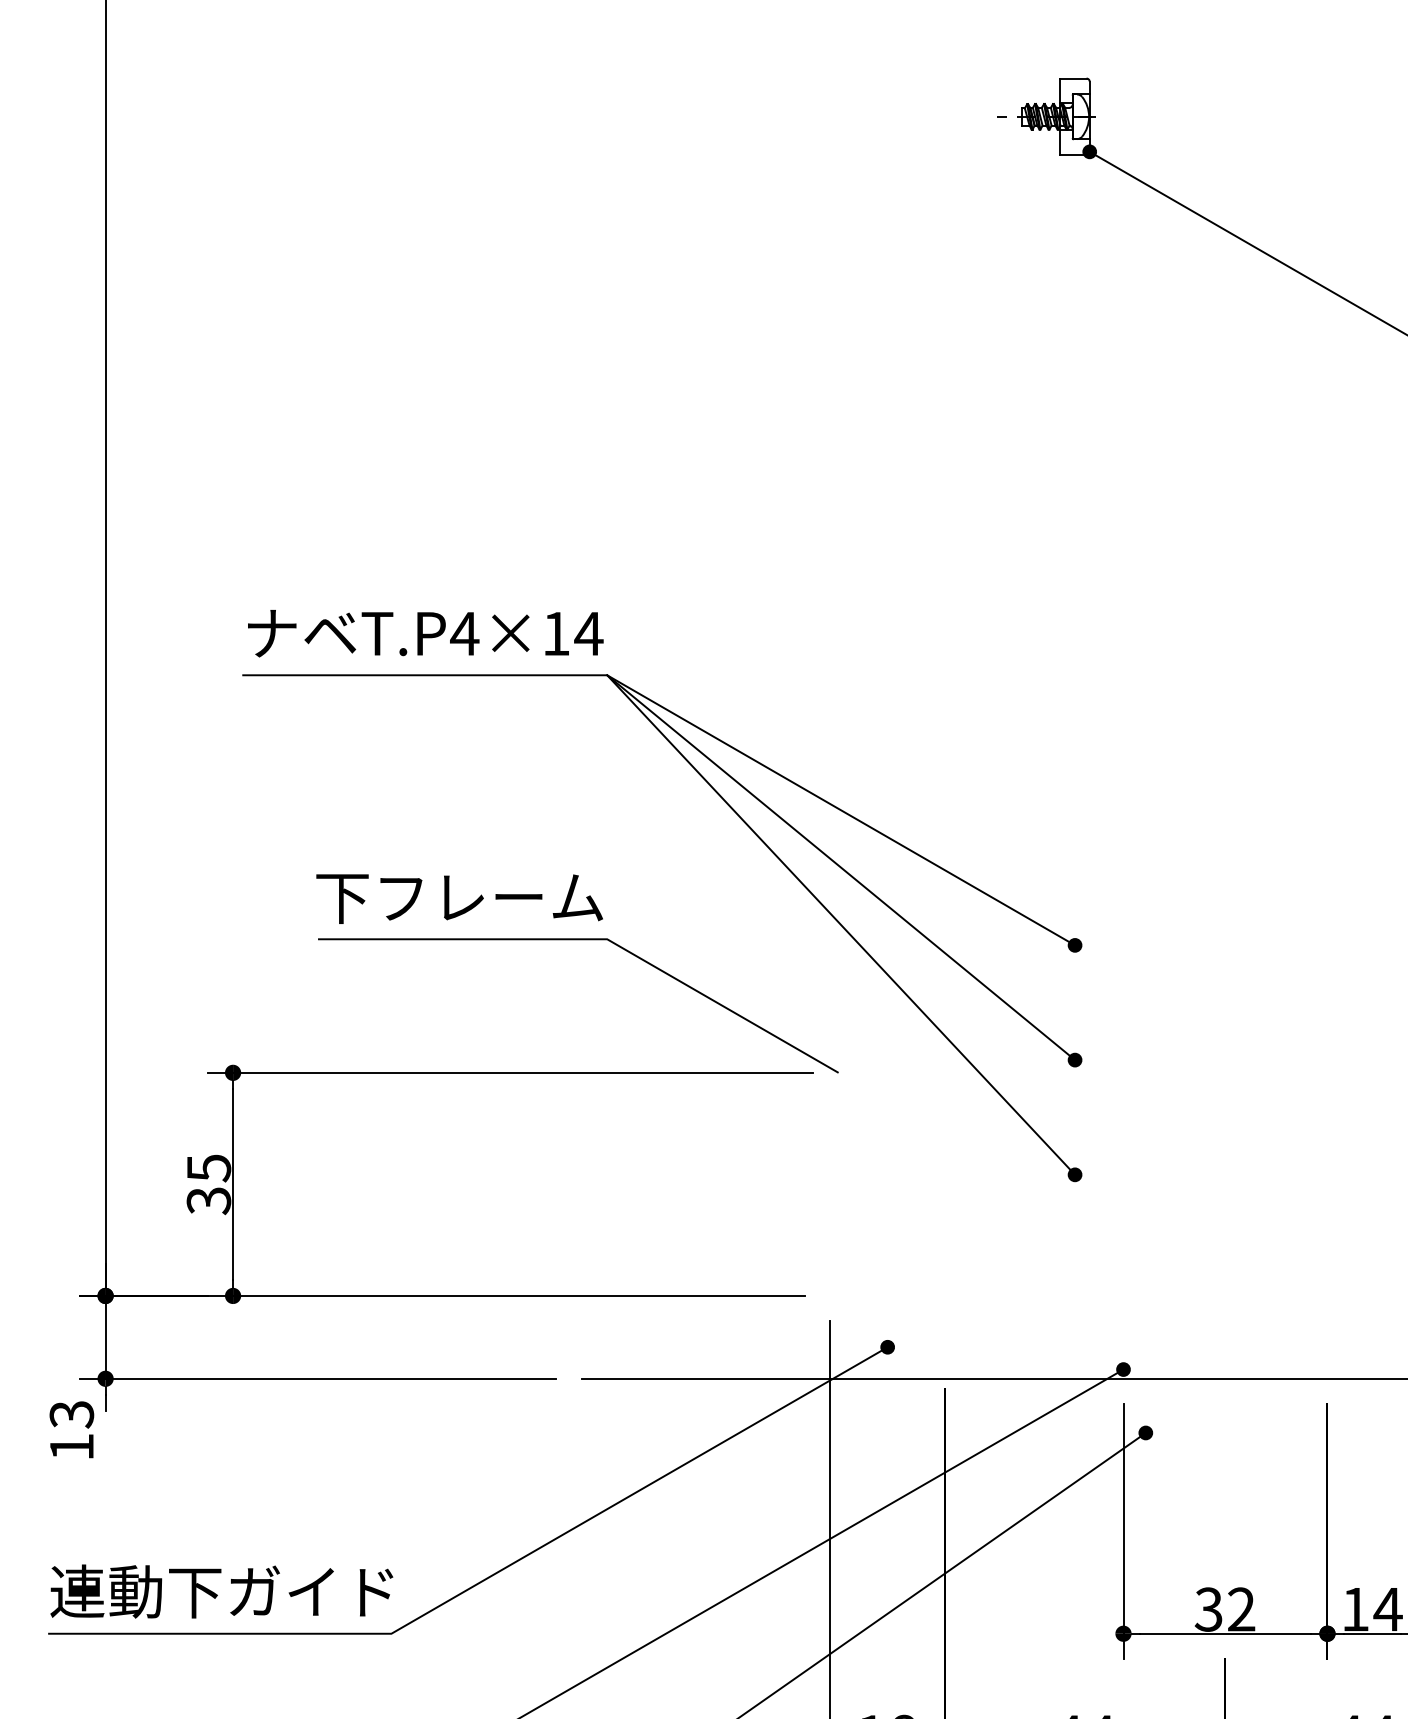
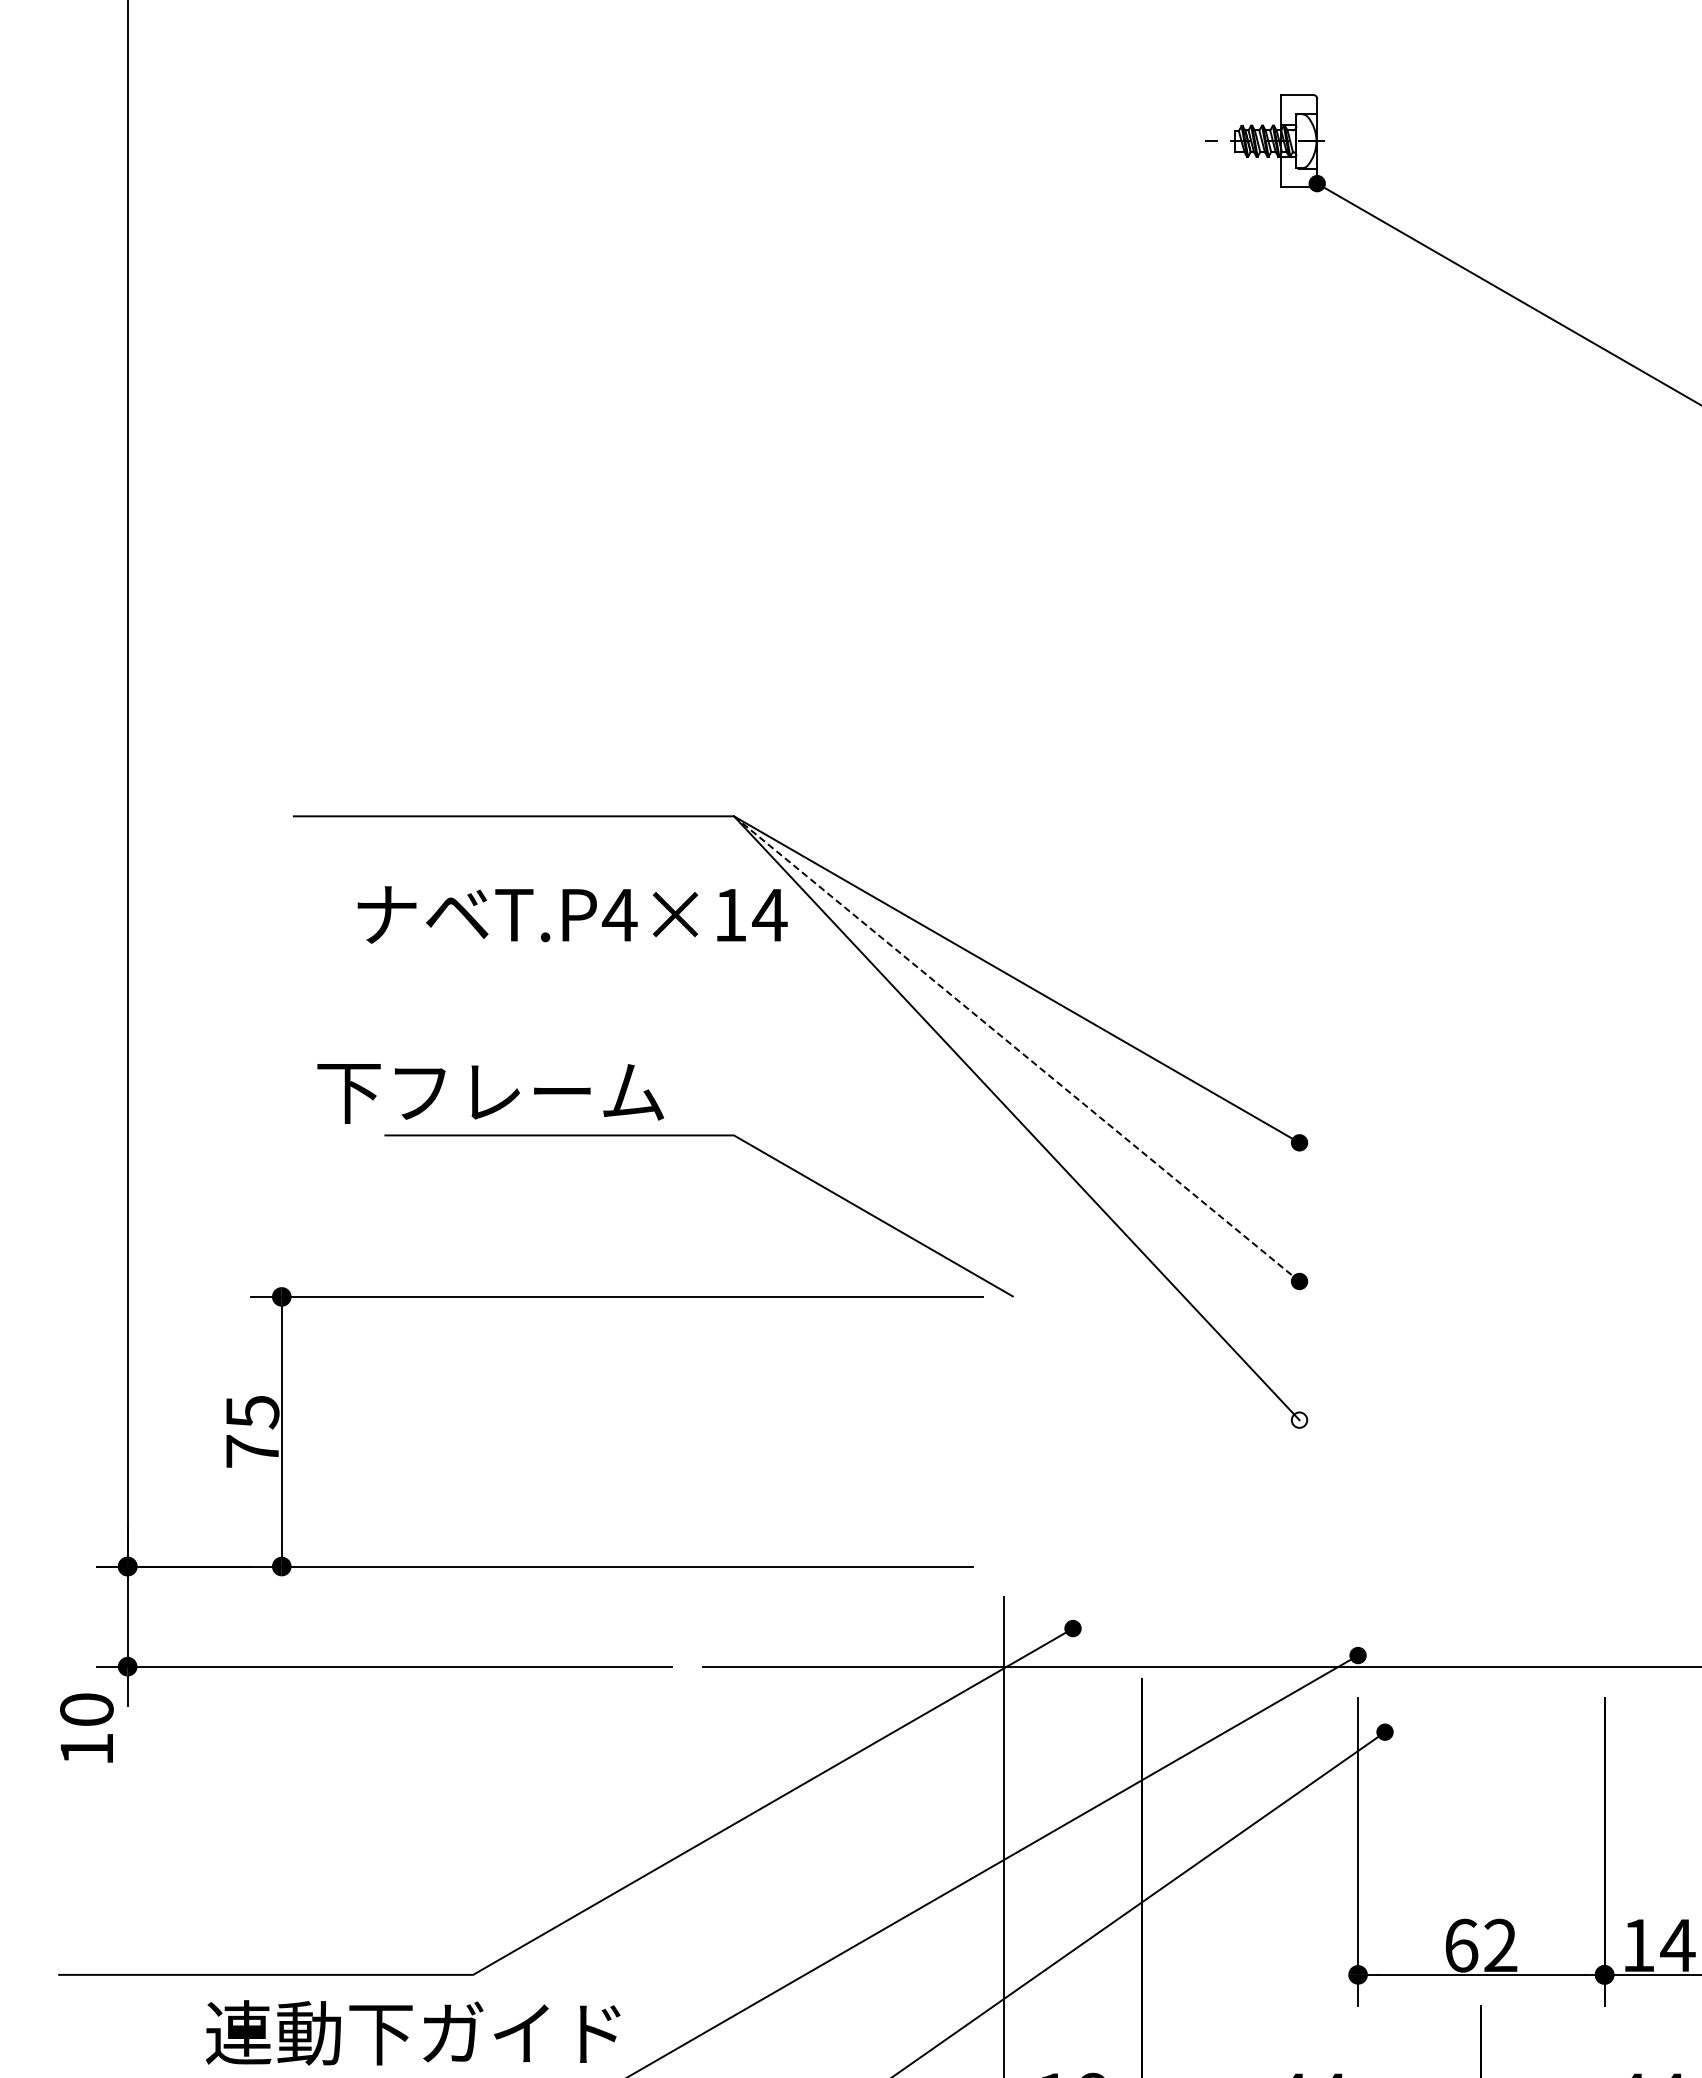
text: (425, 633) -> (572, 914), moved
line: (841, 868) -> (1017, 1049), solid -> dashed
text: (459, 898) -> (490, 1093), moved
fill: (1075, 1174) -> (1299, 1419), removed
text: (208, 1200) -> (252, 1451), 35 -> 75
text: (71, 1415) -> (86, 1710), 13 -> 10
text: (222, 1591) -> (413, 2032), moved
text: (1209, 1609) -> (1461, 1945), 32 -> 62

